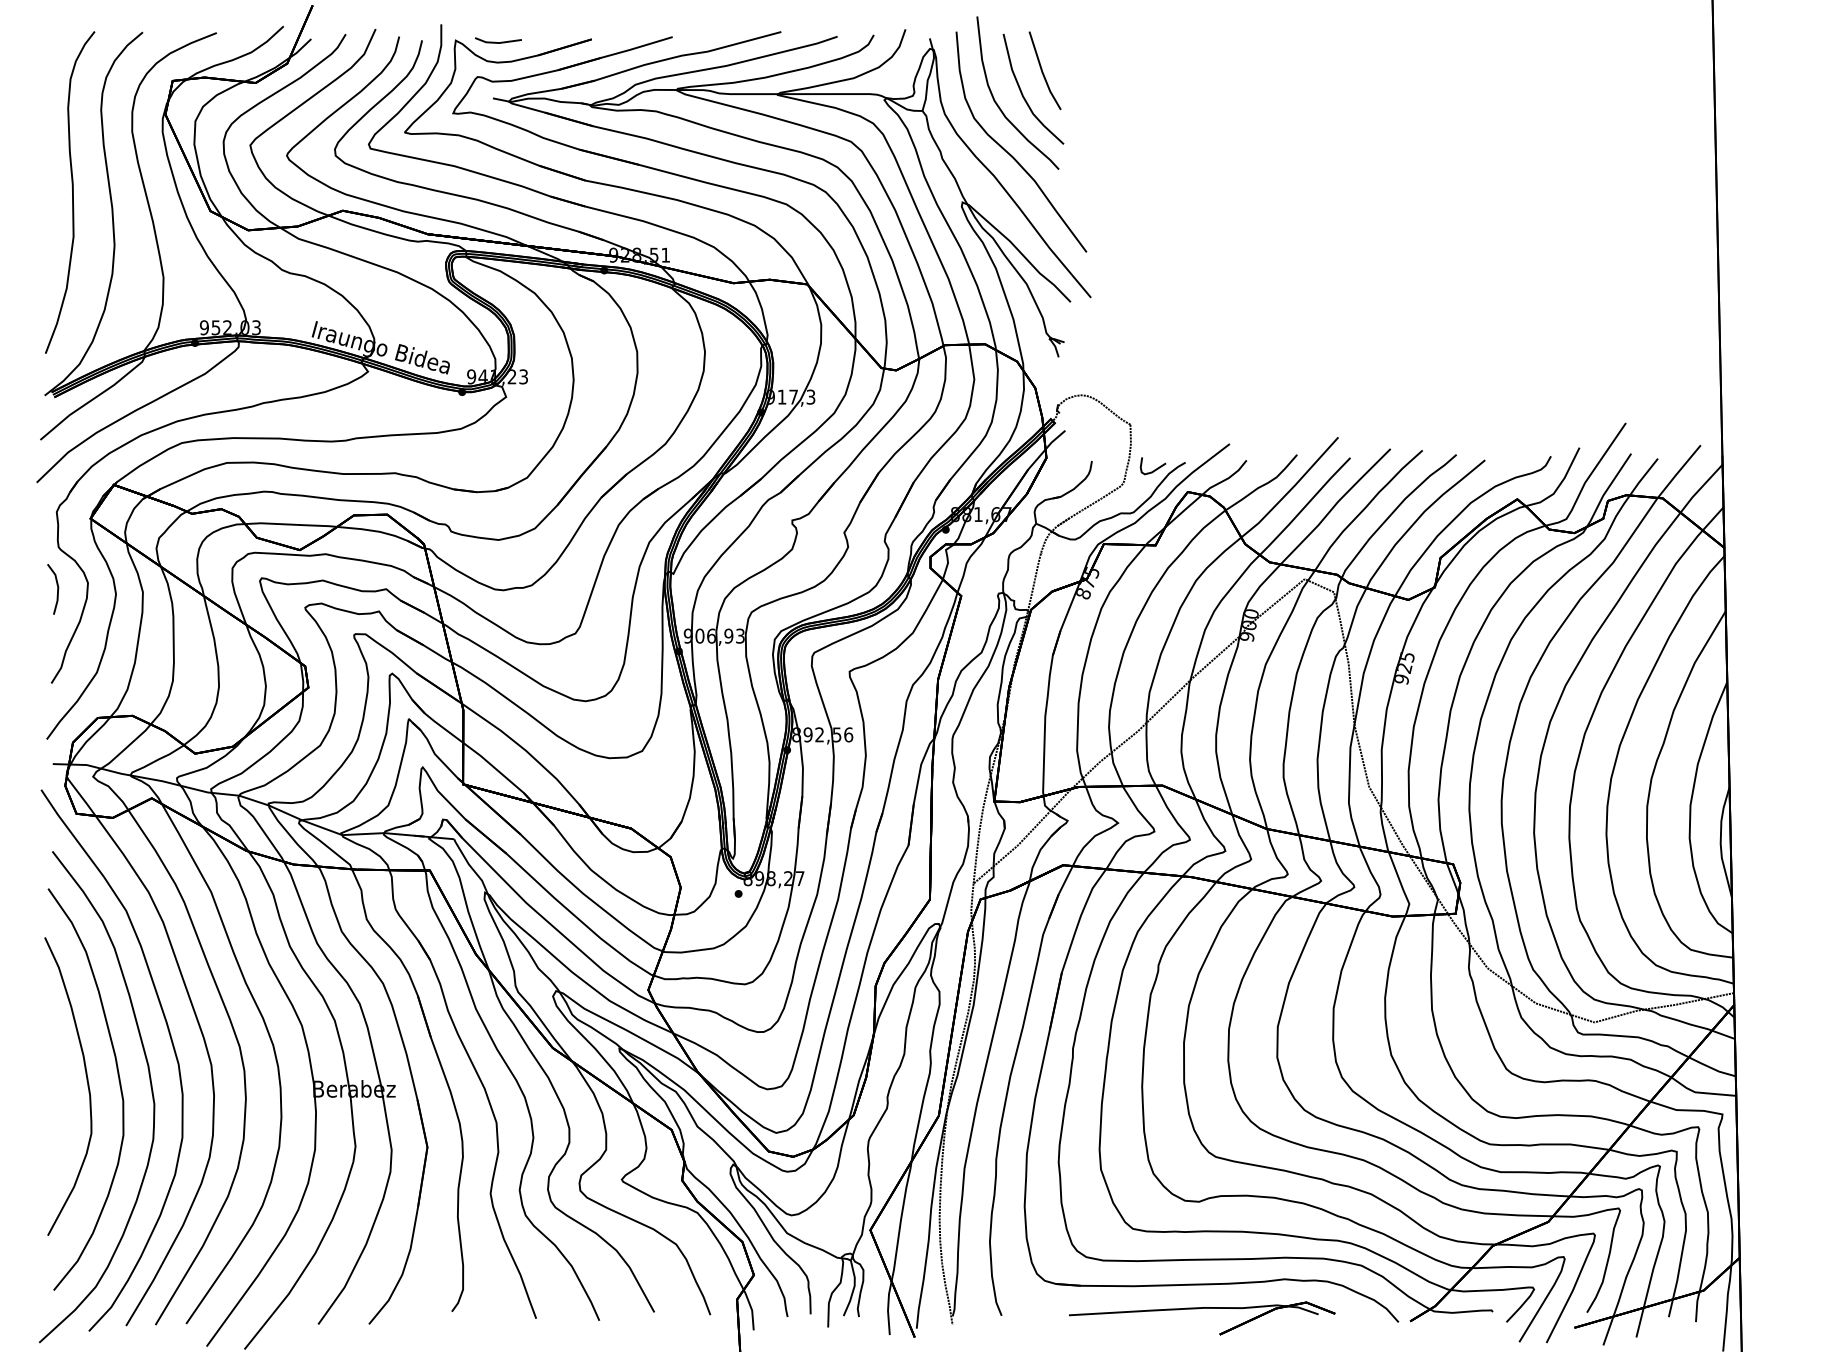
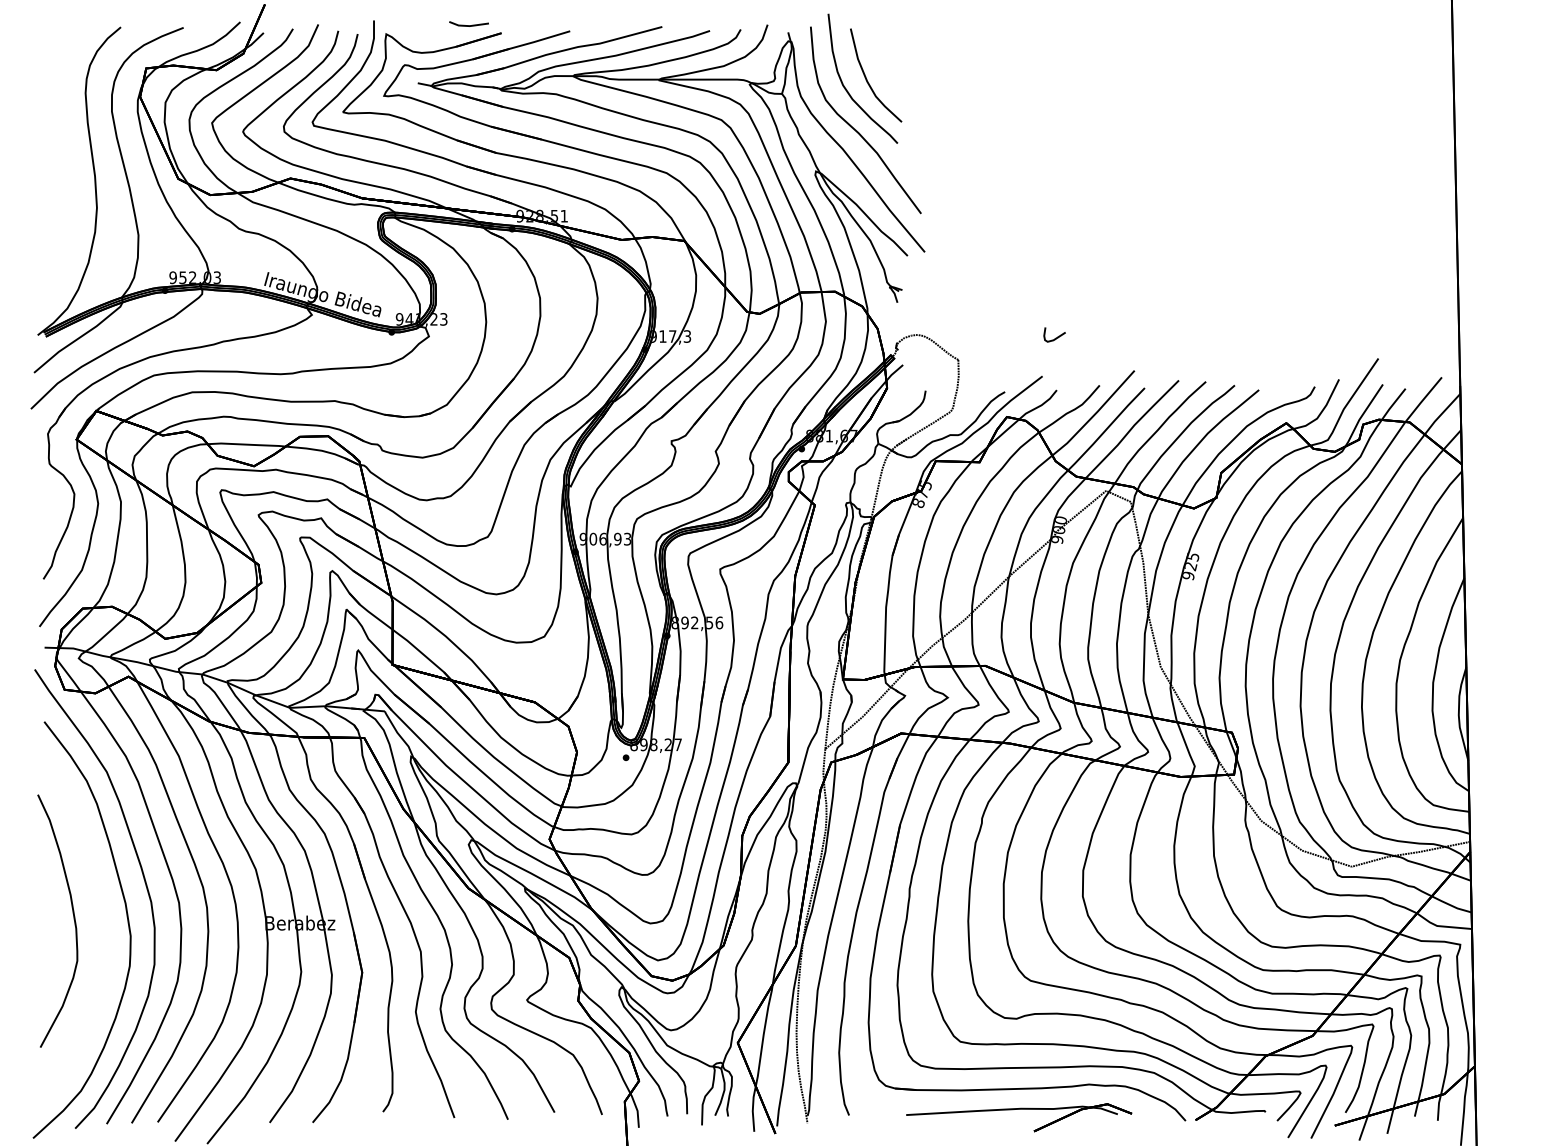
line: (498, 42) -> (469, 25), moved
line: (1043, 71) -> (884, 60), removed
curve: (72, 192) -> (61, 163), removed
curve: (1154, 469) -> (1055, 337), moved
line: (57, 589) -> (48, 499), removed
curve: (119, 1086) -> (101, 921), removed

